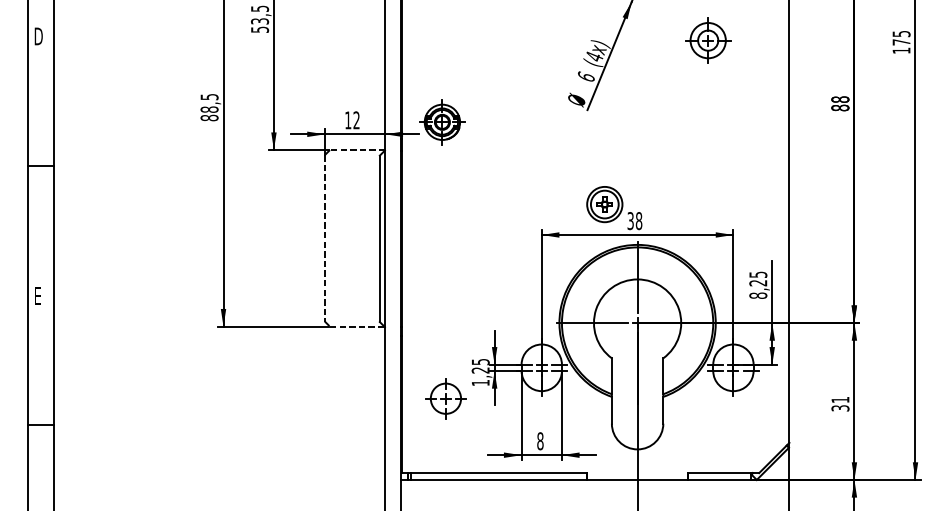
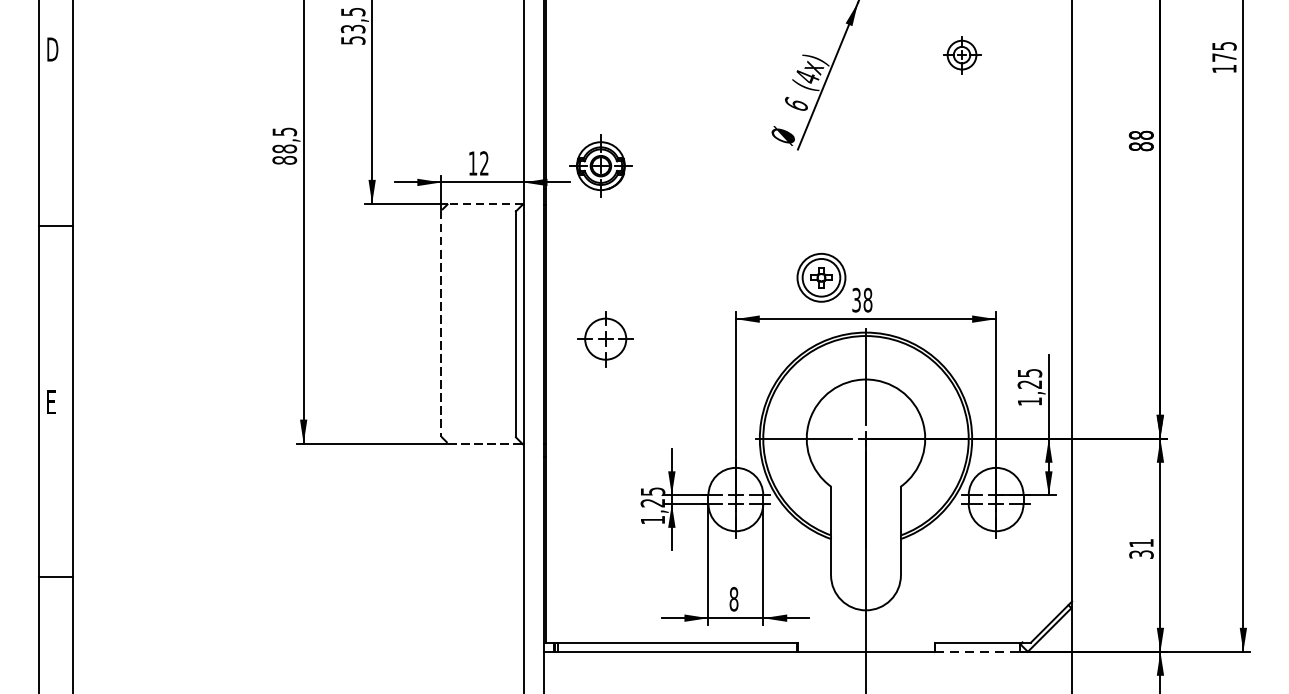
part: (708, 40) -> (962, 55), size x0.6
text: (758, 295) -> (1030, 401), 8,25 -> 1,25
part: (445, 398) -> (605, 338), moved
line: (720, 479) -> (978, 651), solid -> dashed

